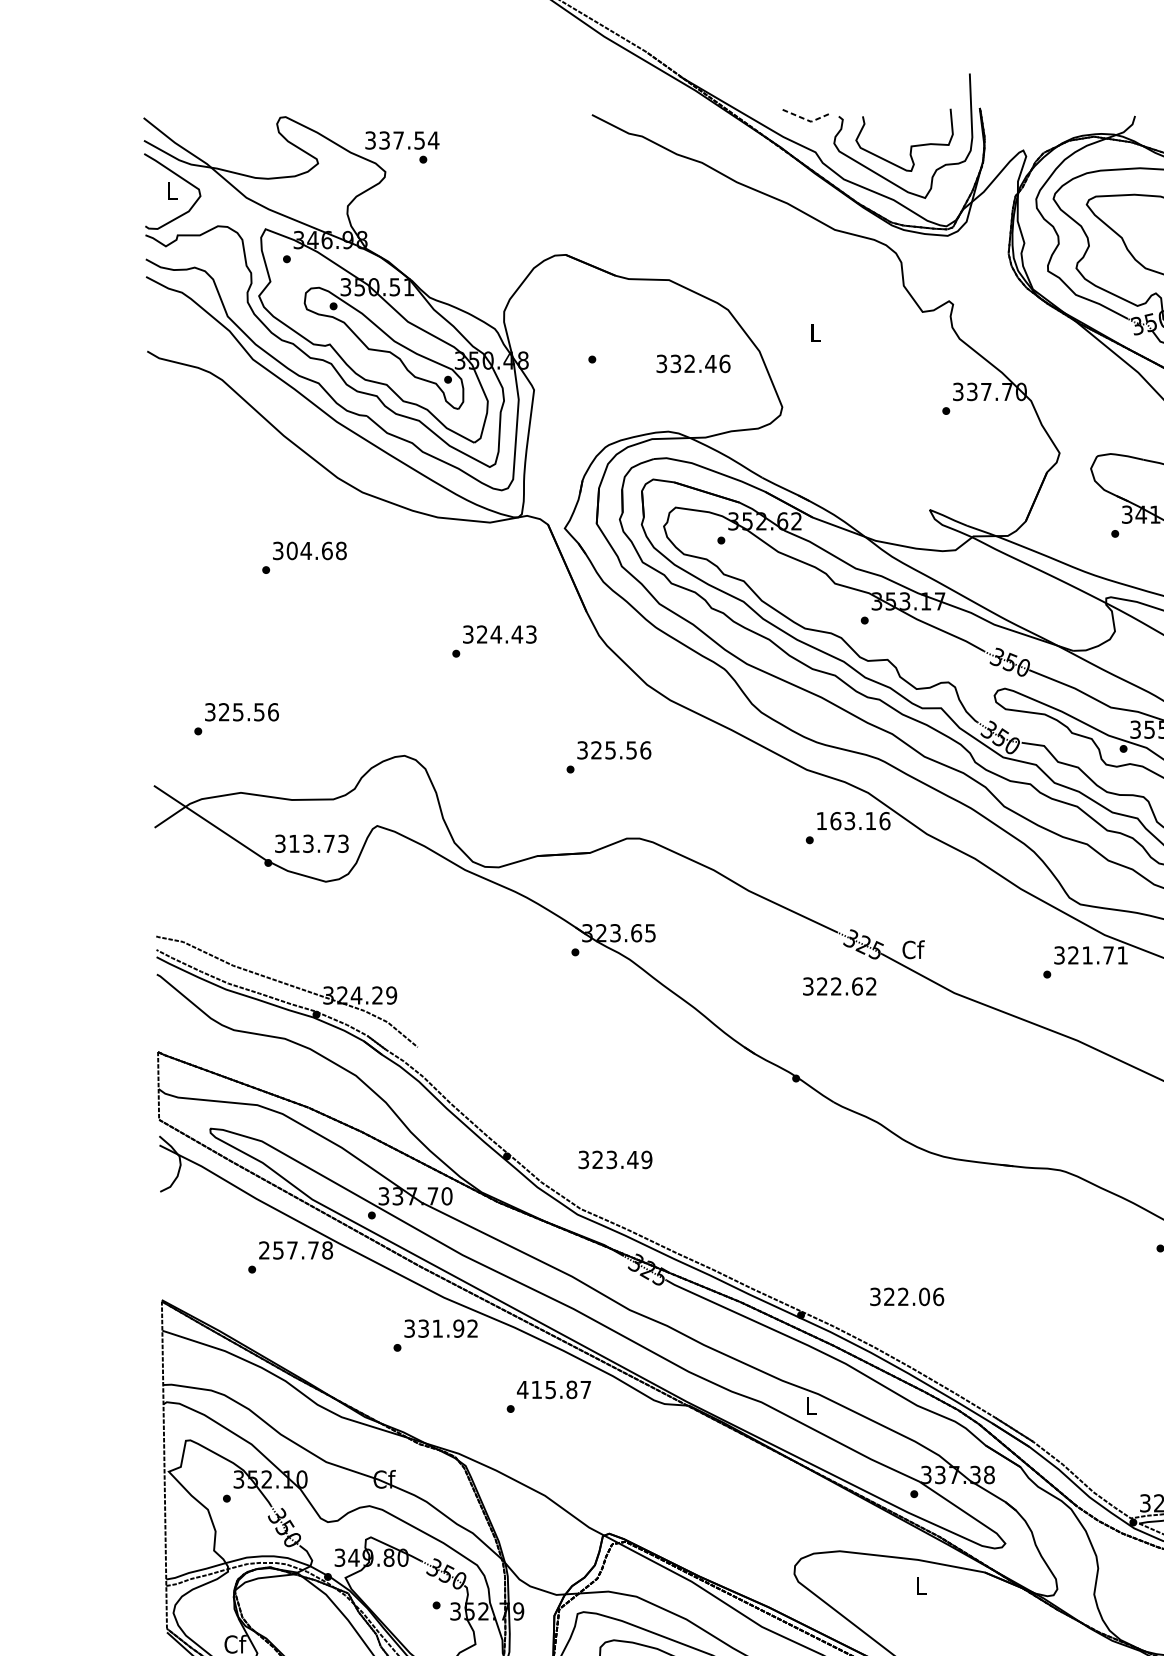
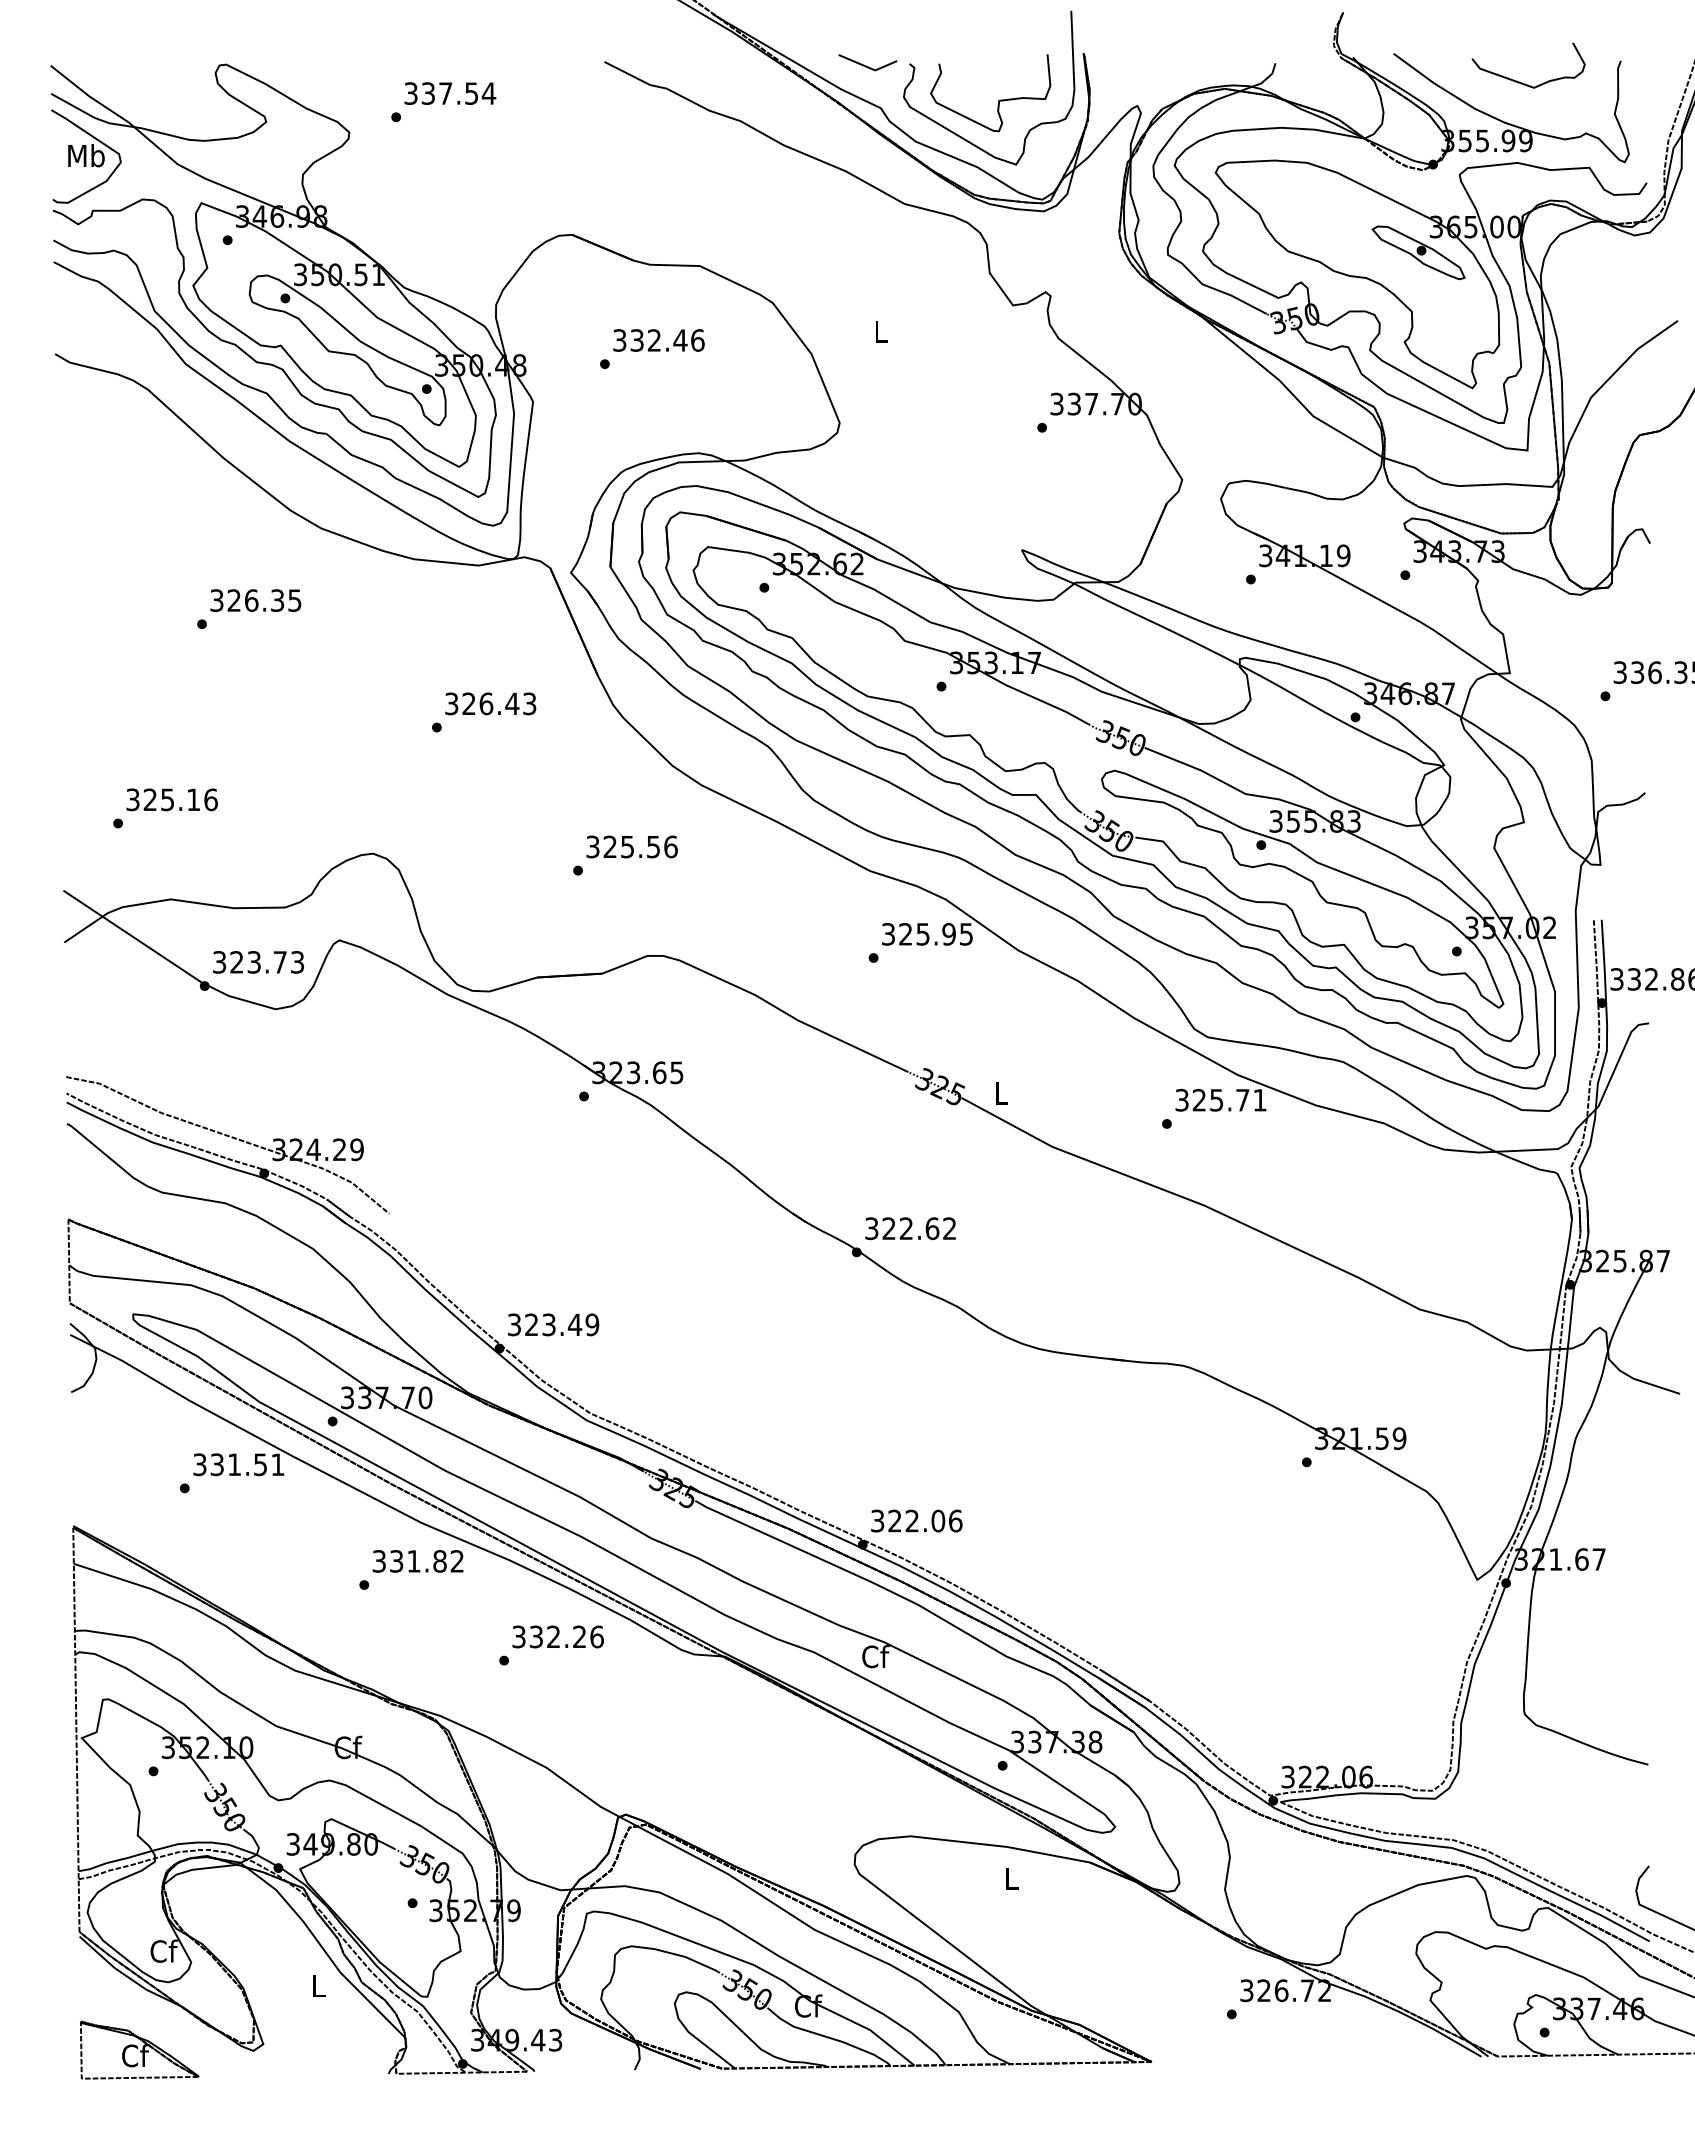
line: (804, 119) -> (867, 67), dashed -> solid
text: (402, 140) -> (450, 93), moved
text: (172, 190) -> (86, 155), L -> Mb
text: (693, 363) -> (658, 340), moved
text: (316, 550) -> (264, 600), 304.68 -> 326.35
text: (496, 634) -> (486, 703), 324.43 -> 326.43
text: (259, 711) -> (193, 799), 325.56 -> 325.16
text: (853, 821) -> (927, 934), 163.16 -> 325.95
text: (294, 843) -> (236, 962), 313.73 -> 323.73
text: (913, 949) -> (1001, 1092), Cf -> L
text: (1087, 955) -> (1216, 1100), 321.71 -> 325.71
text: (839, 986) -> (910, 1228), moved
text: (615, 1159) -> (553, 1324), moved
text: (295, 1250) -> (238, 1464), 257.78 -> 331.51
text: (906, 1296) -> (916, 1520), moved
text: (458, 1328) -> (439, 1561), 331.92 -> 331.82
text: (553, 1389) -> (557, 1636), 415.87 -> 332.26
text: (811, 1405) -> (875, 1656), L -> Cf

